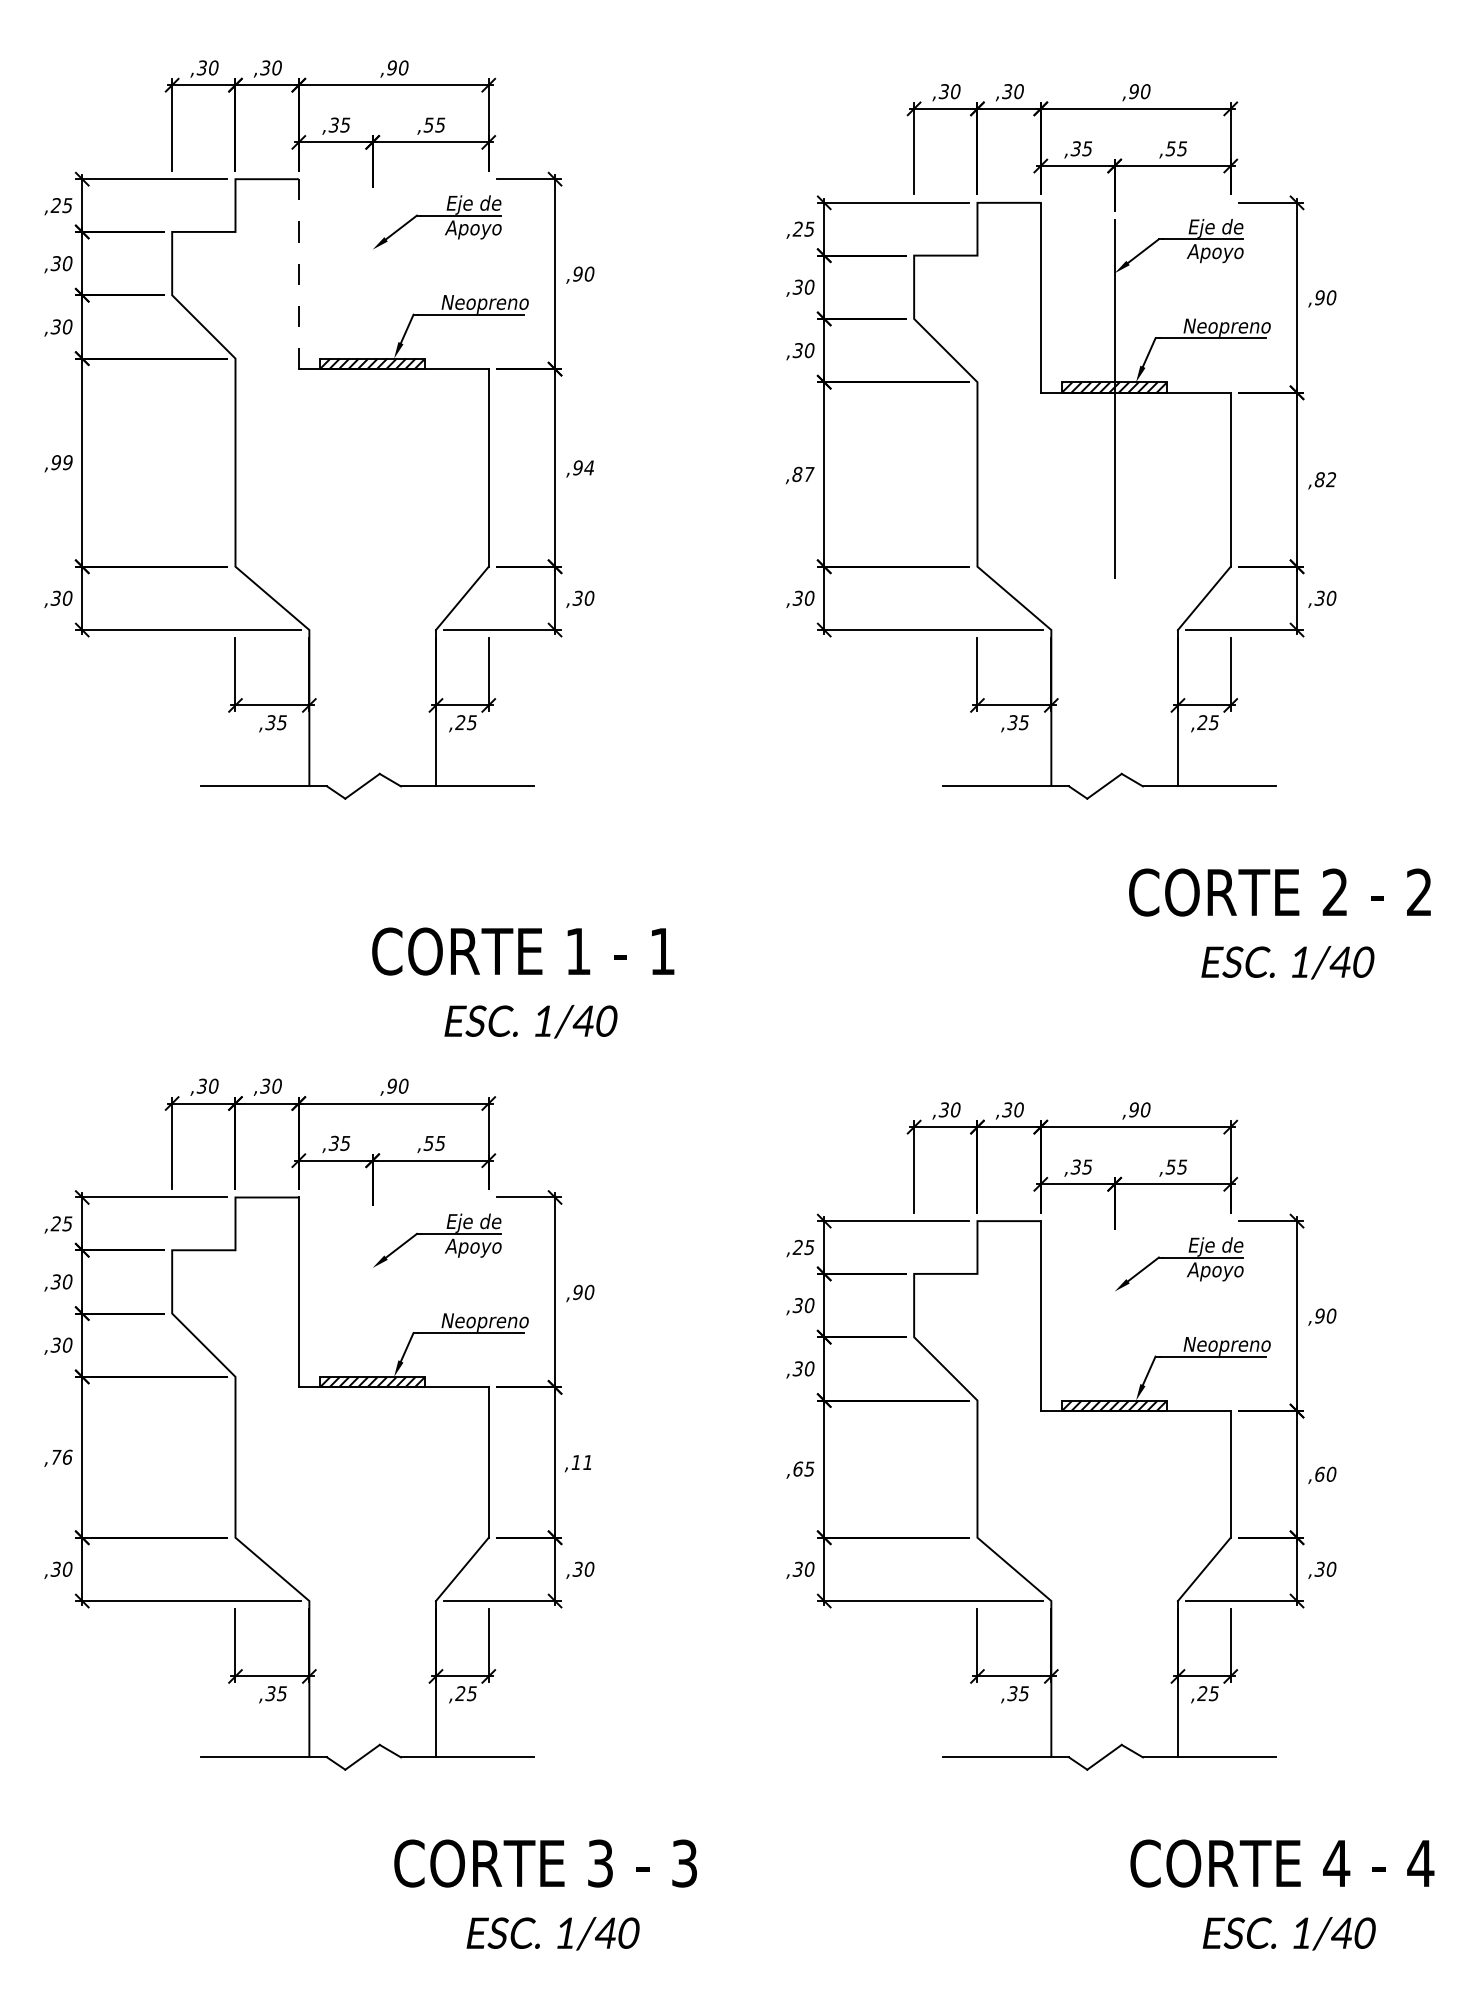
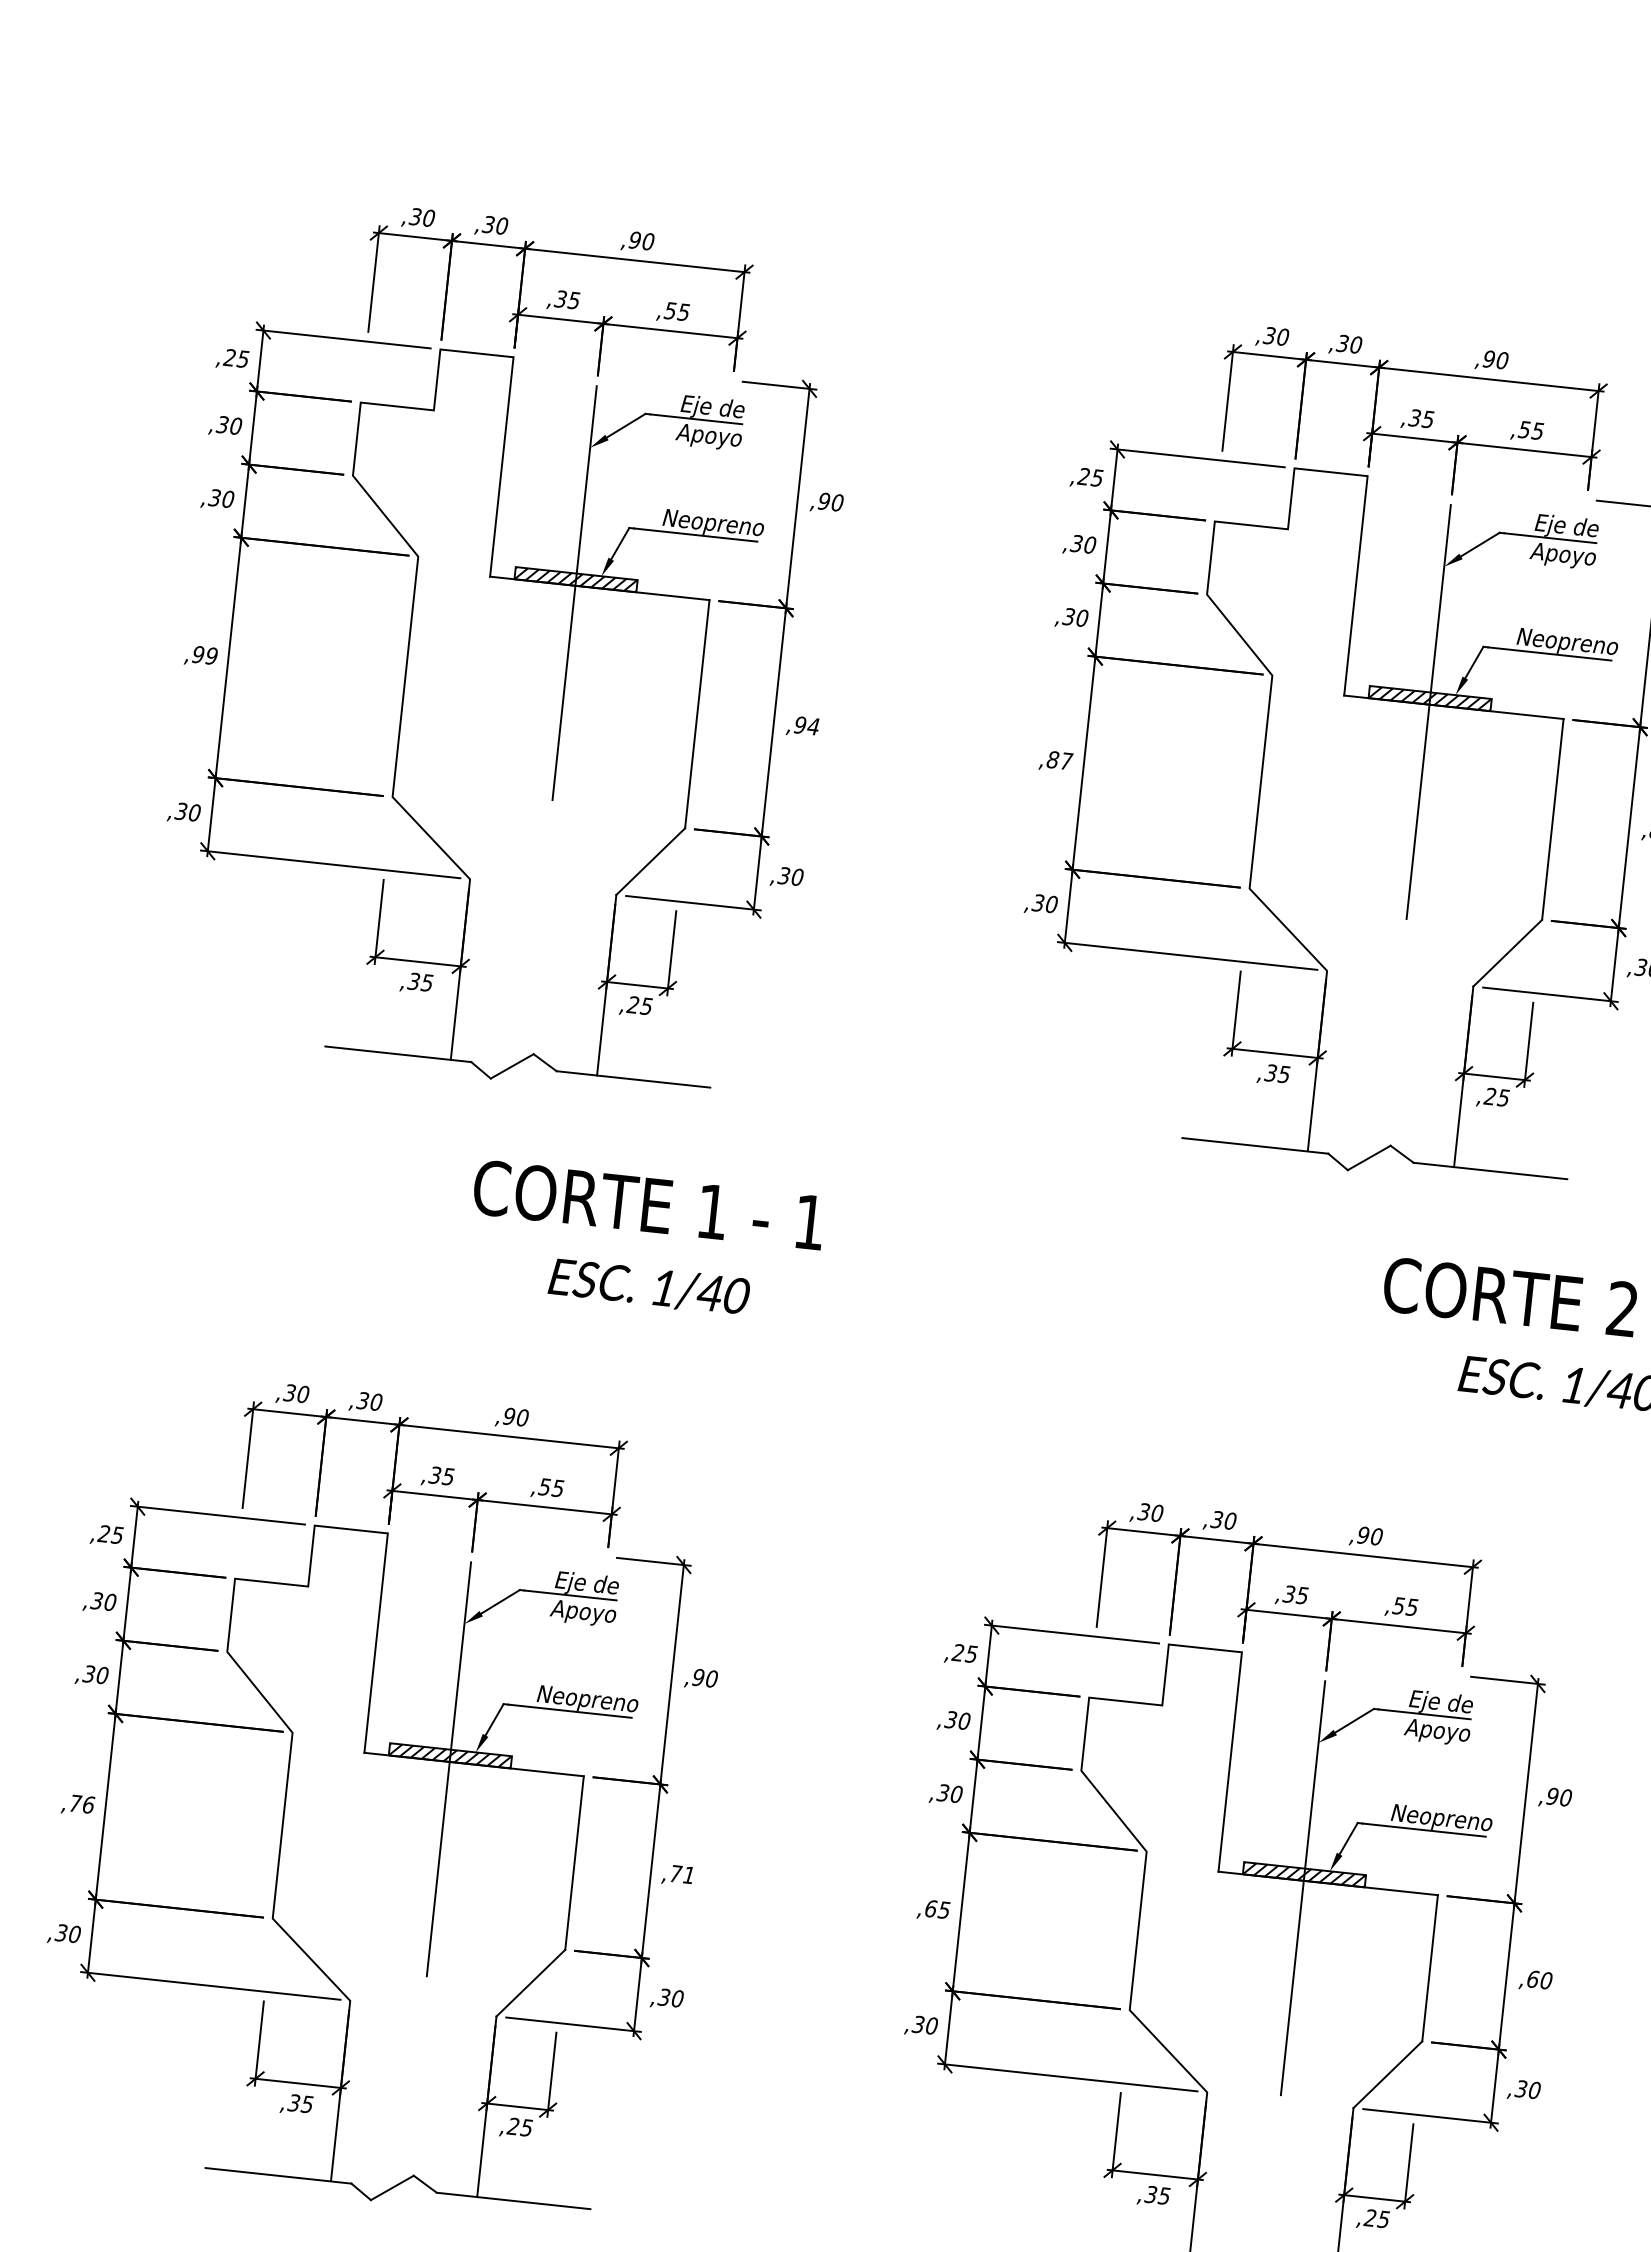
line: (298, 274) -> (501, 467), dashed -> solid
line: (372, 375) -> (574, 593), added
text: (523, 982) -> (645, 1240), moved
line: (372, 1393) -> (448, 1768), added
line: (1114, 1417) -> (1302, 1888), added
text: (576, 1462) -> (675, 1873), ,11 -> ,71

